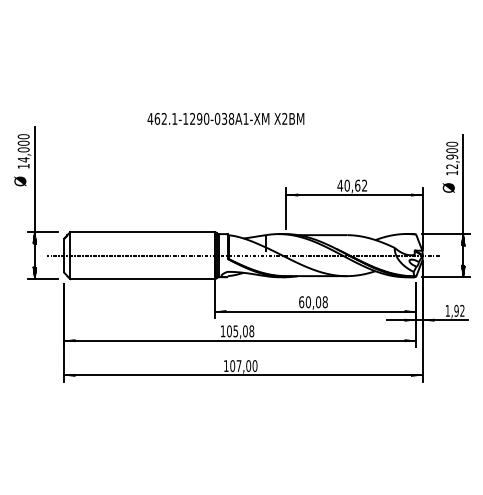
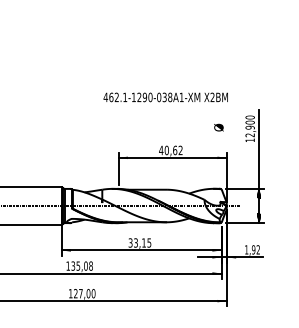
text: (225, 118) -> (165, 97), moved
text: (448, 187) -> (218, 127), moved
text: (313, 302) -> (140, 243), 60,08 -> 33,15
text: (229, 331) -> (73, 266), 105,08 -> 135,08
text: (232, 366) -> (75, 294), 107,00 -> 127,00

